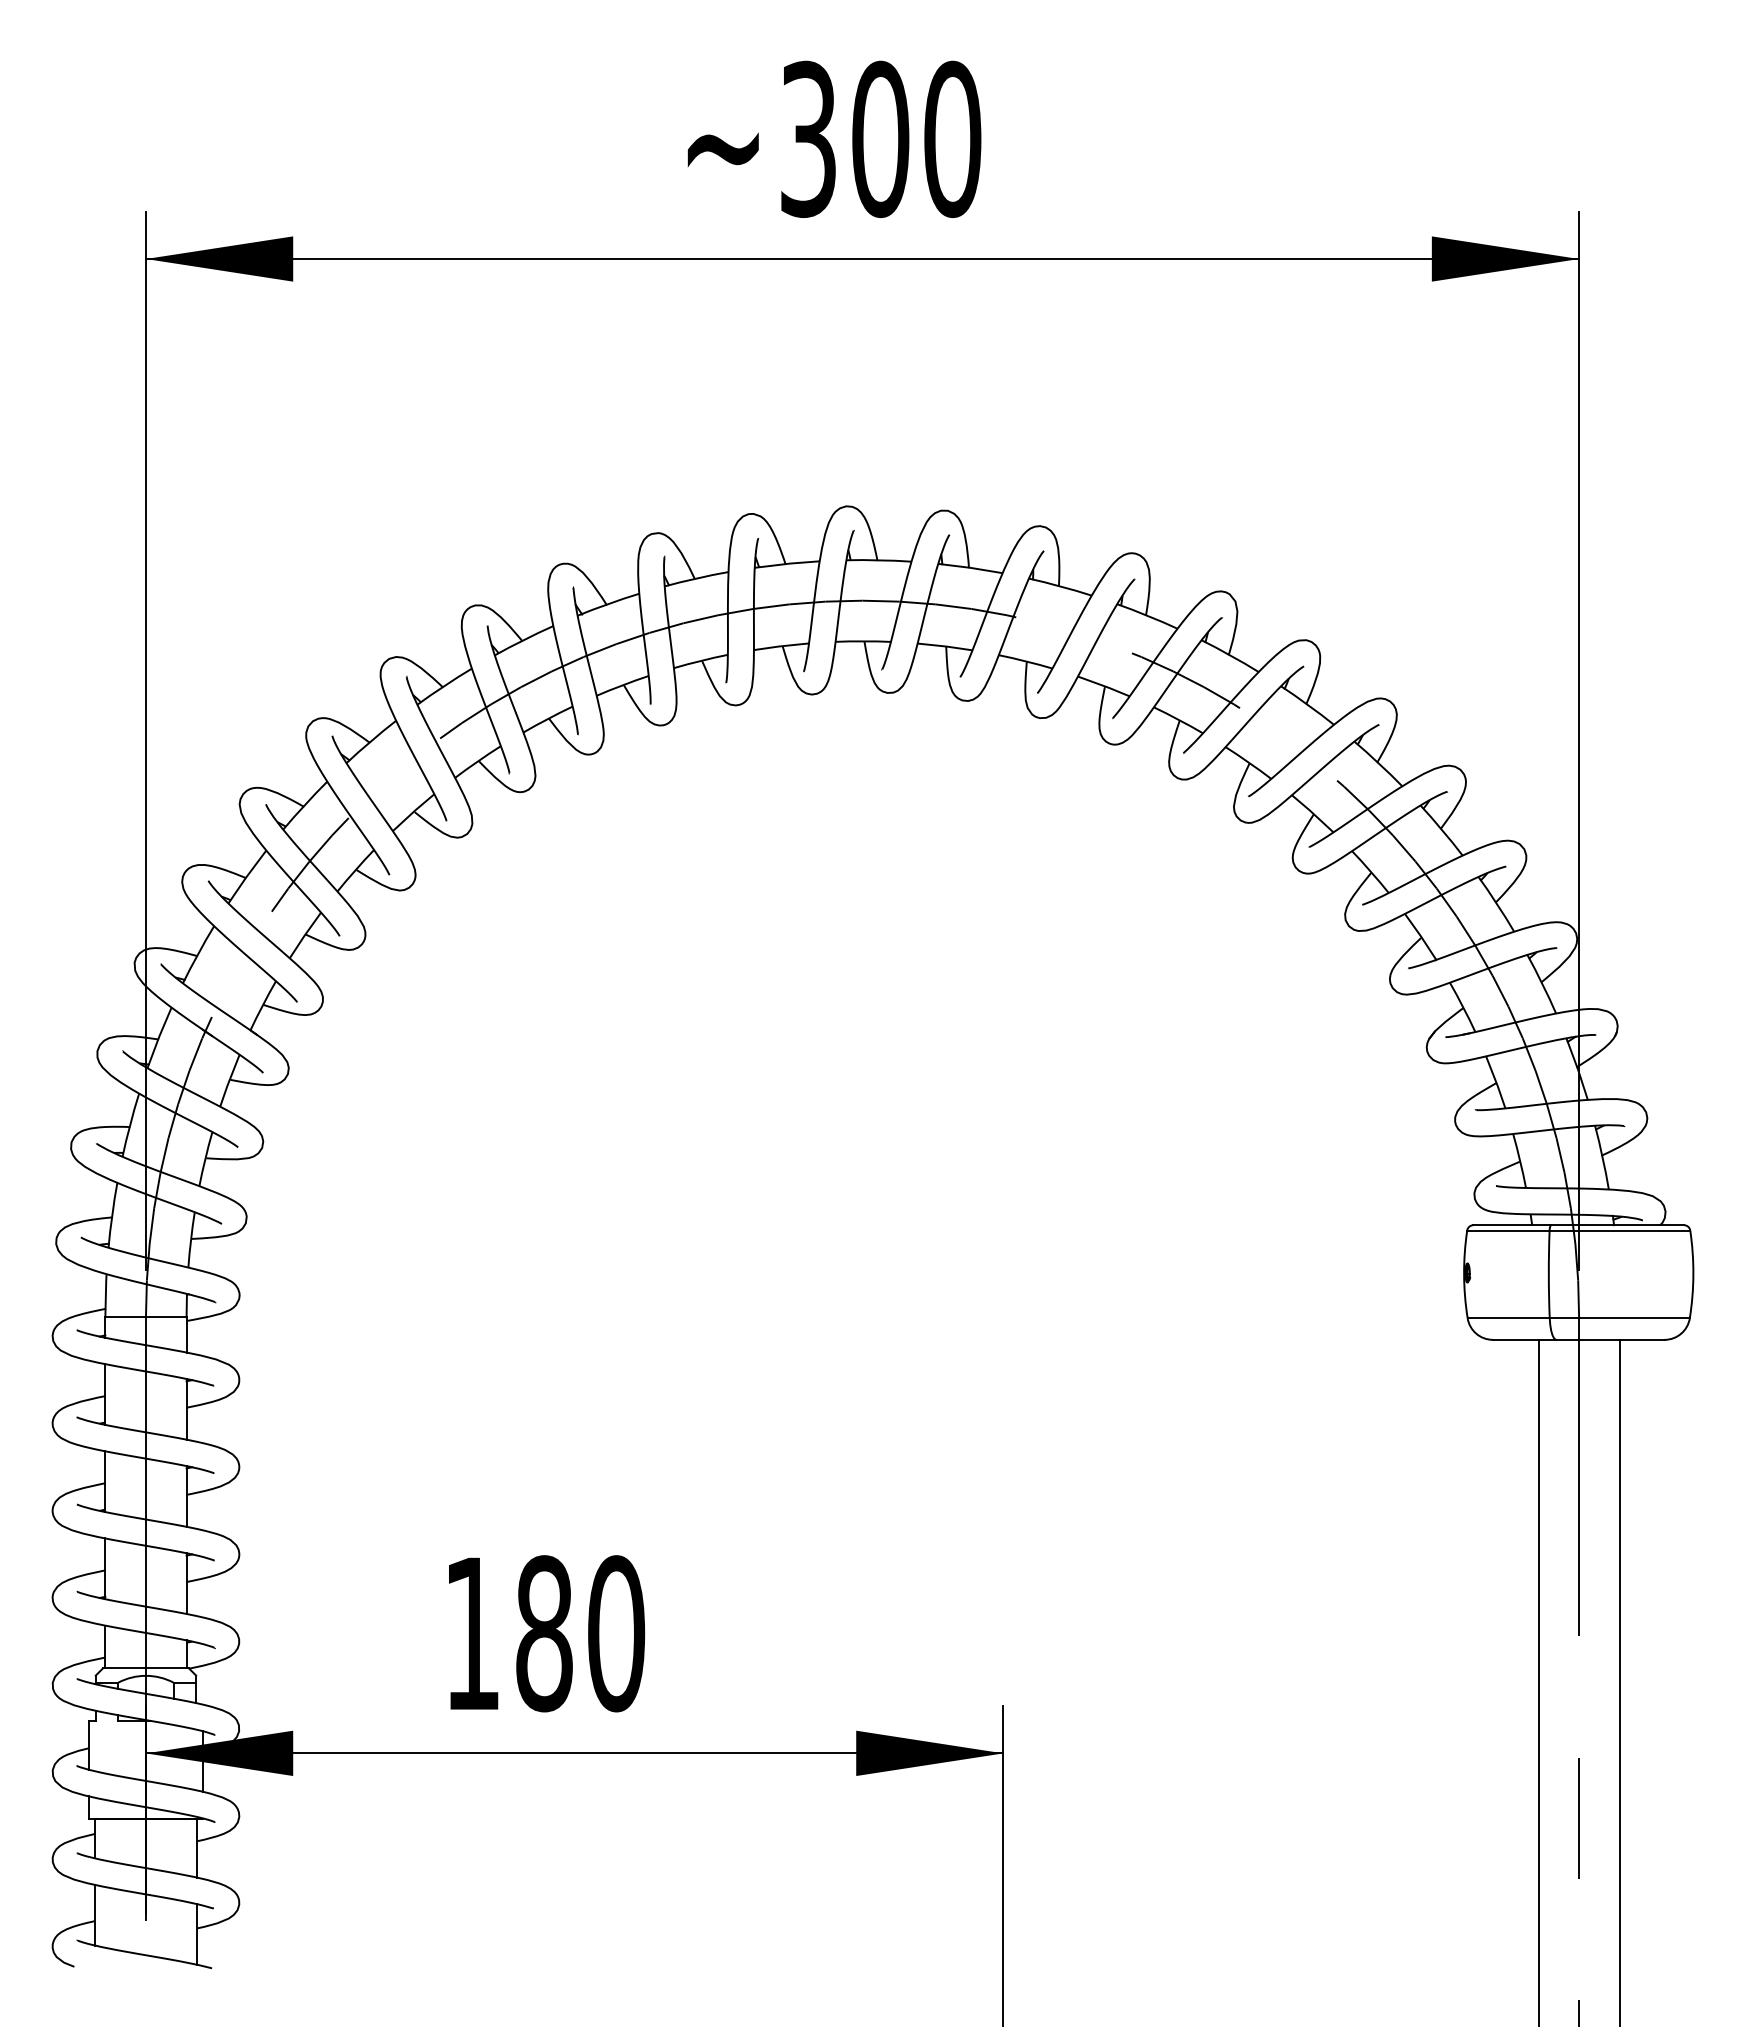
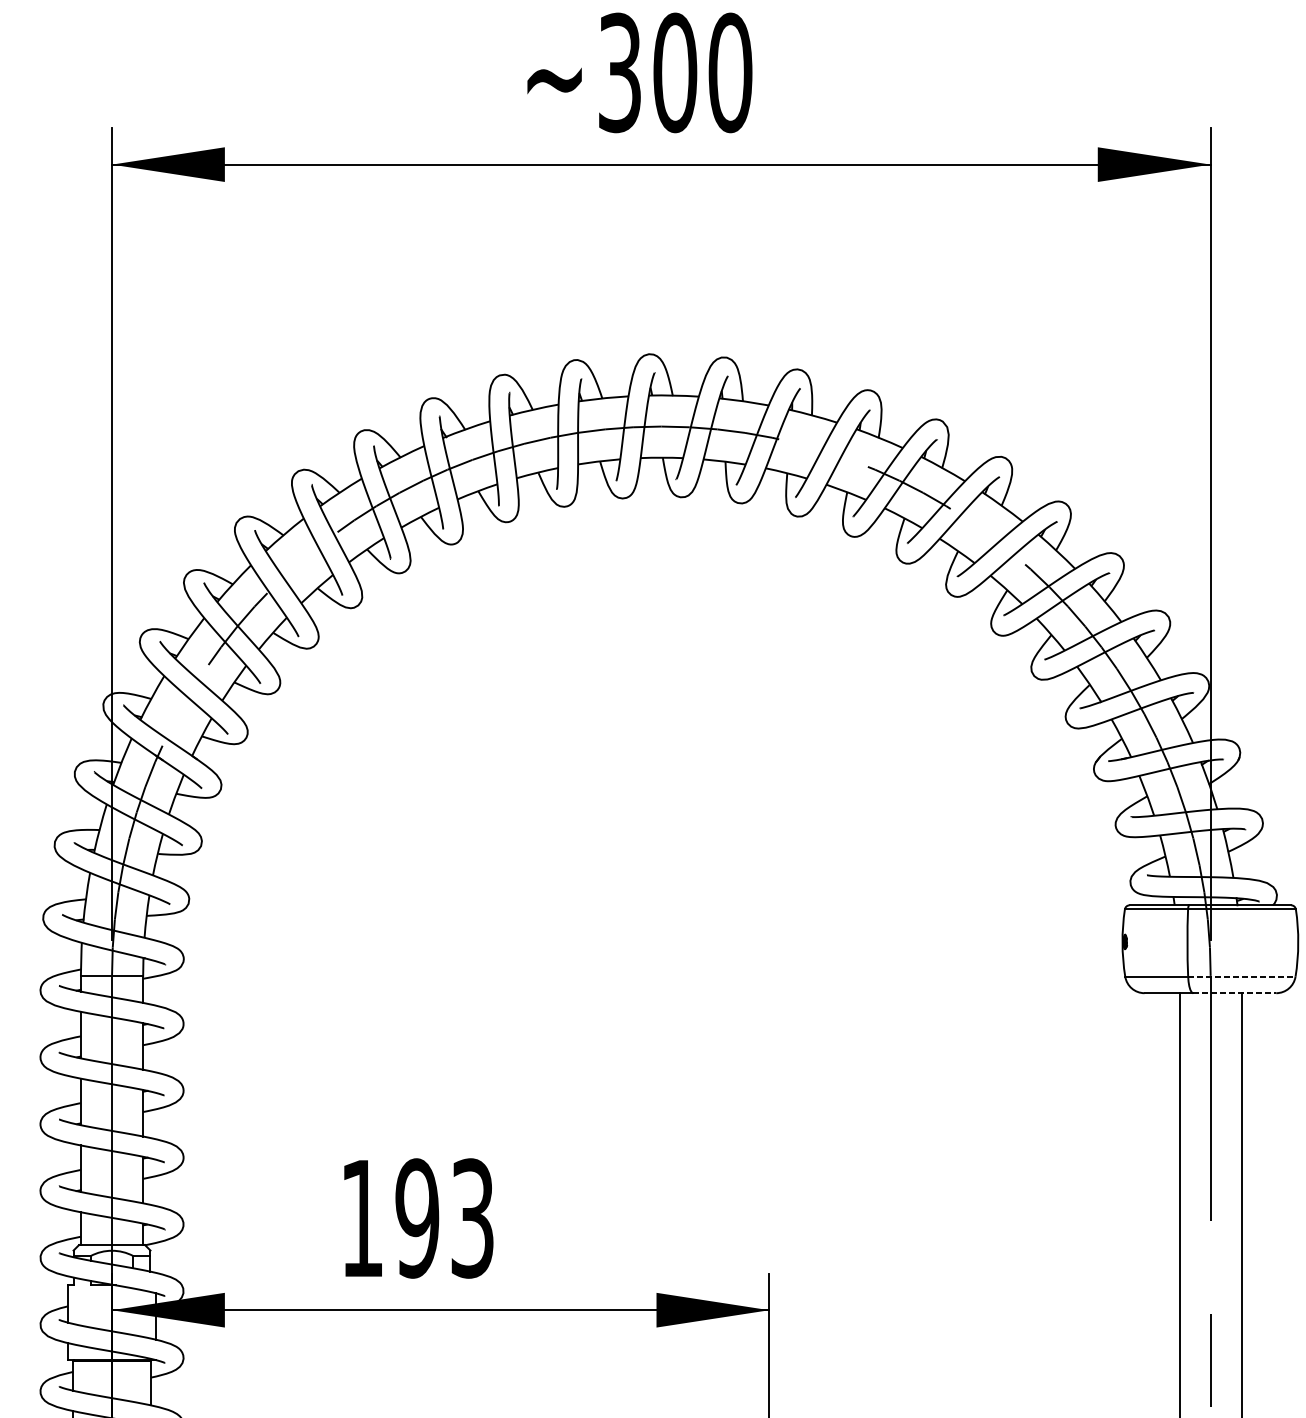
line: (1620, 1318) -> (1242, 976), solid -> dashed
line: (1610, 1339) -> (1234, 992), solid -> dashed
text: (580, 1633) -> (445, 1218), 180 -> 193

